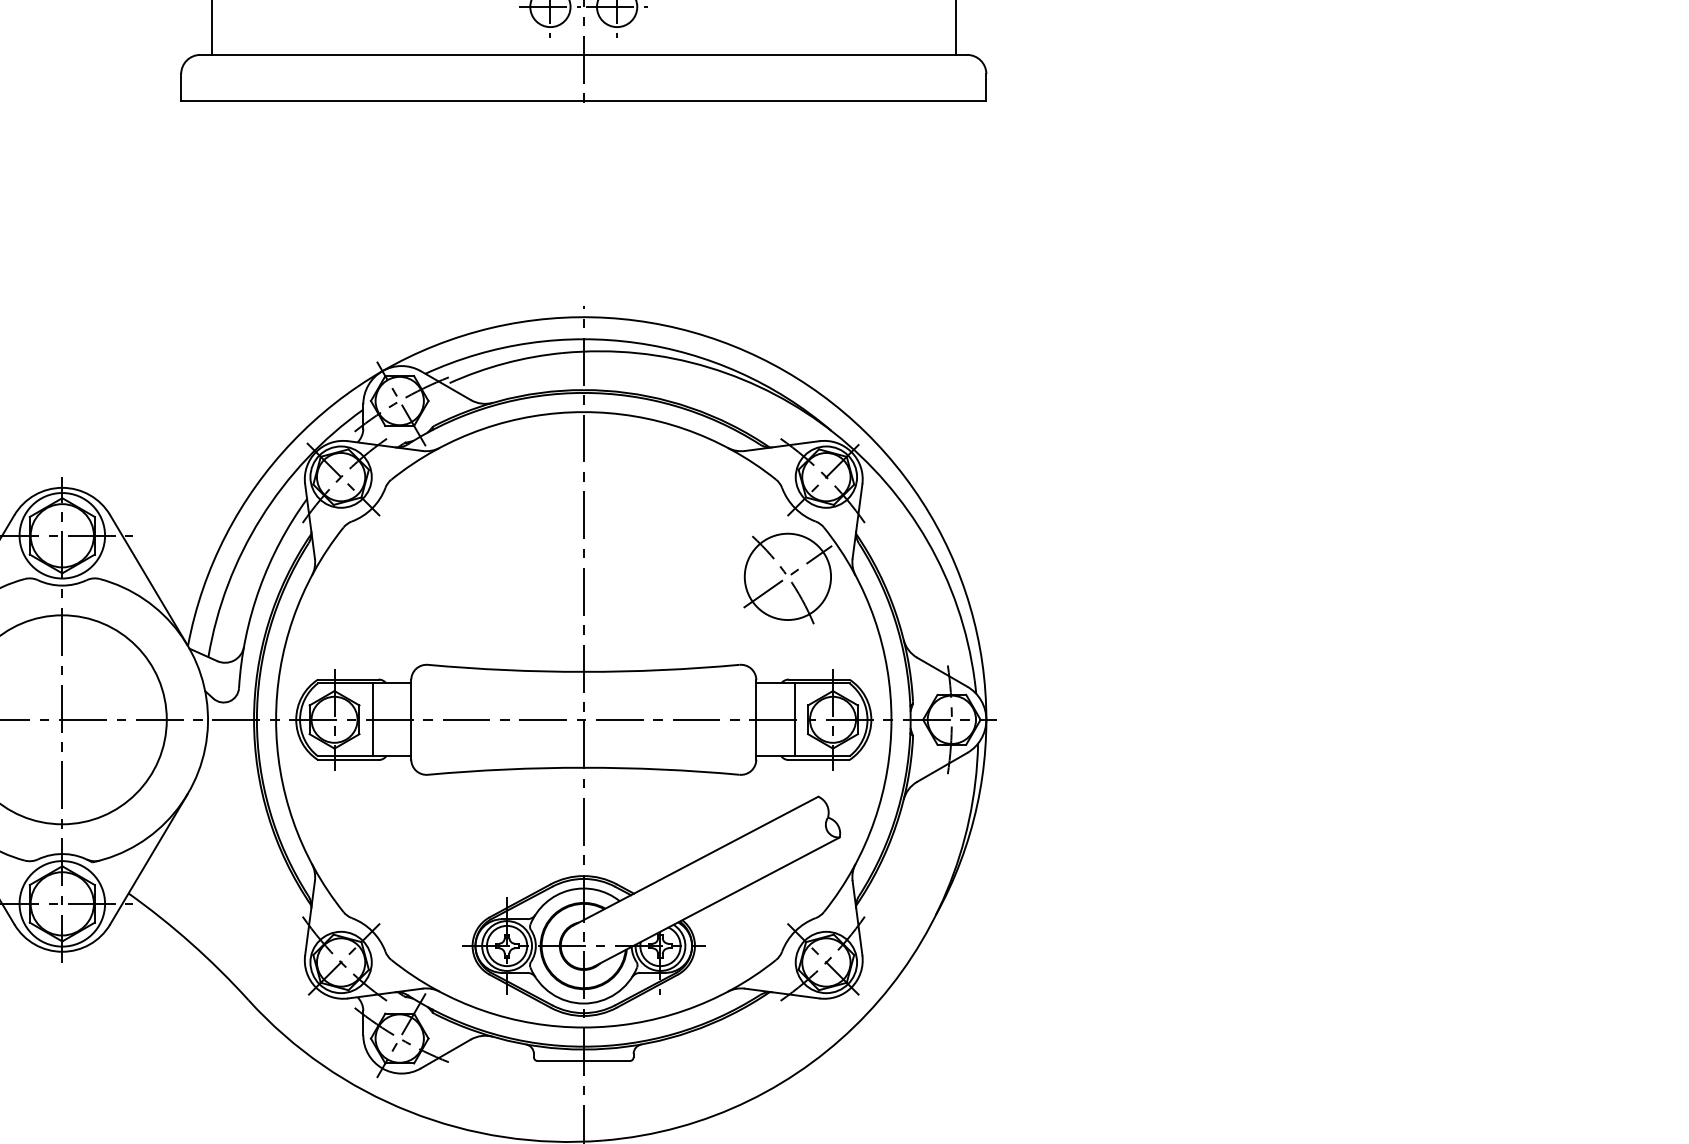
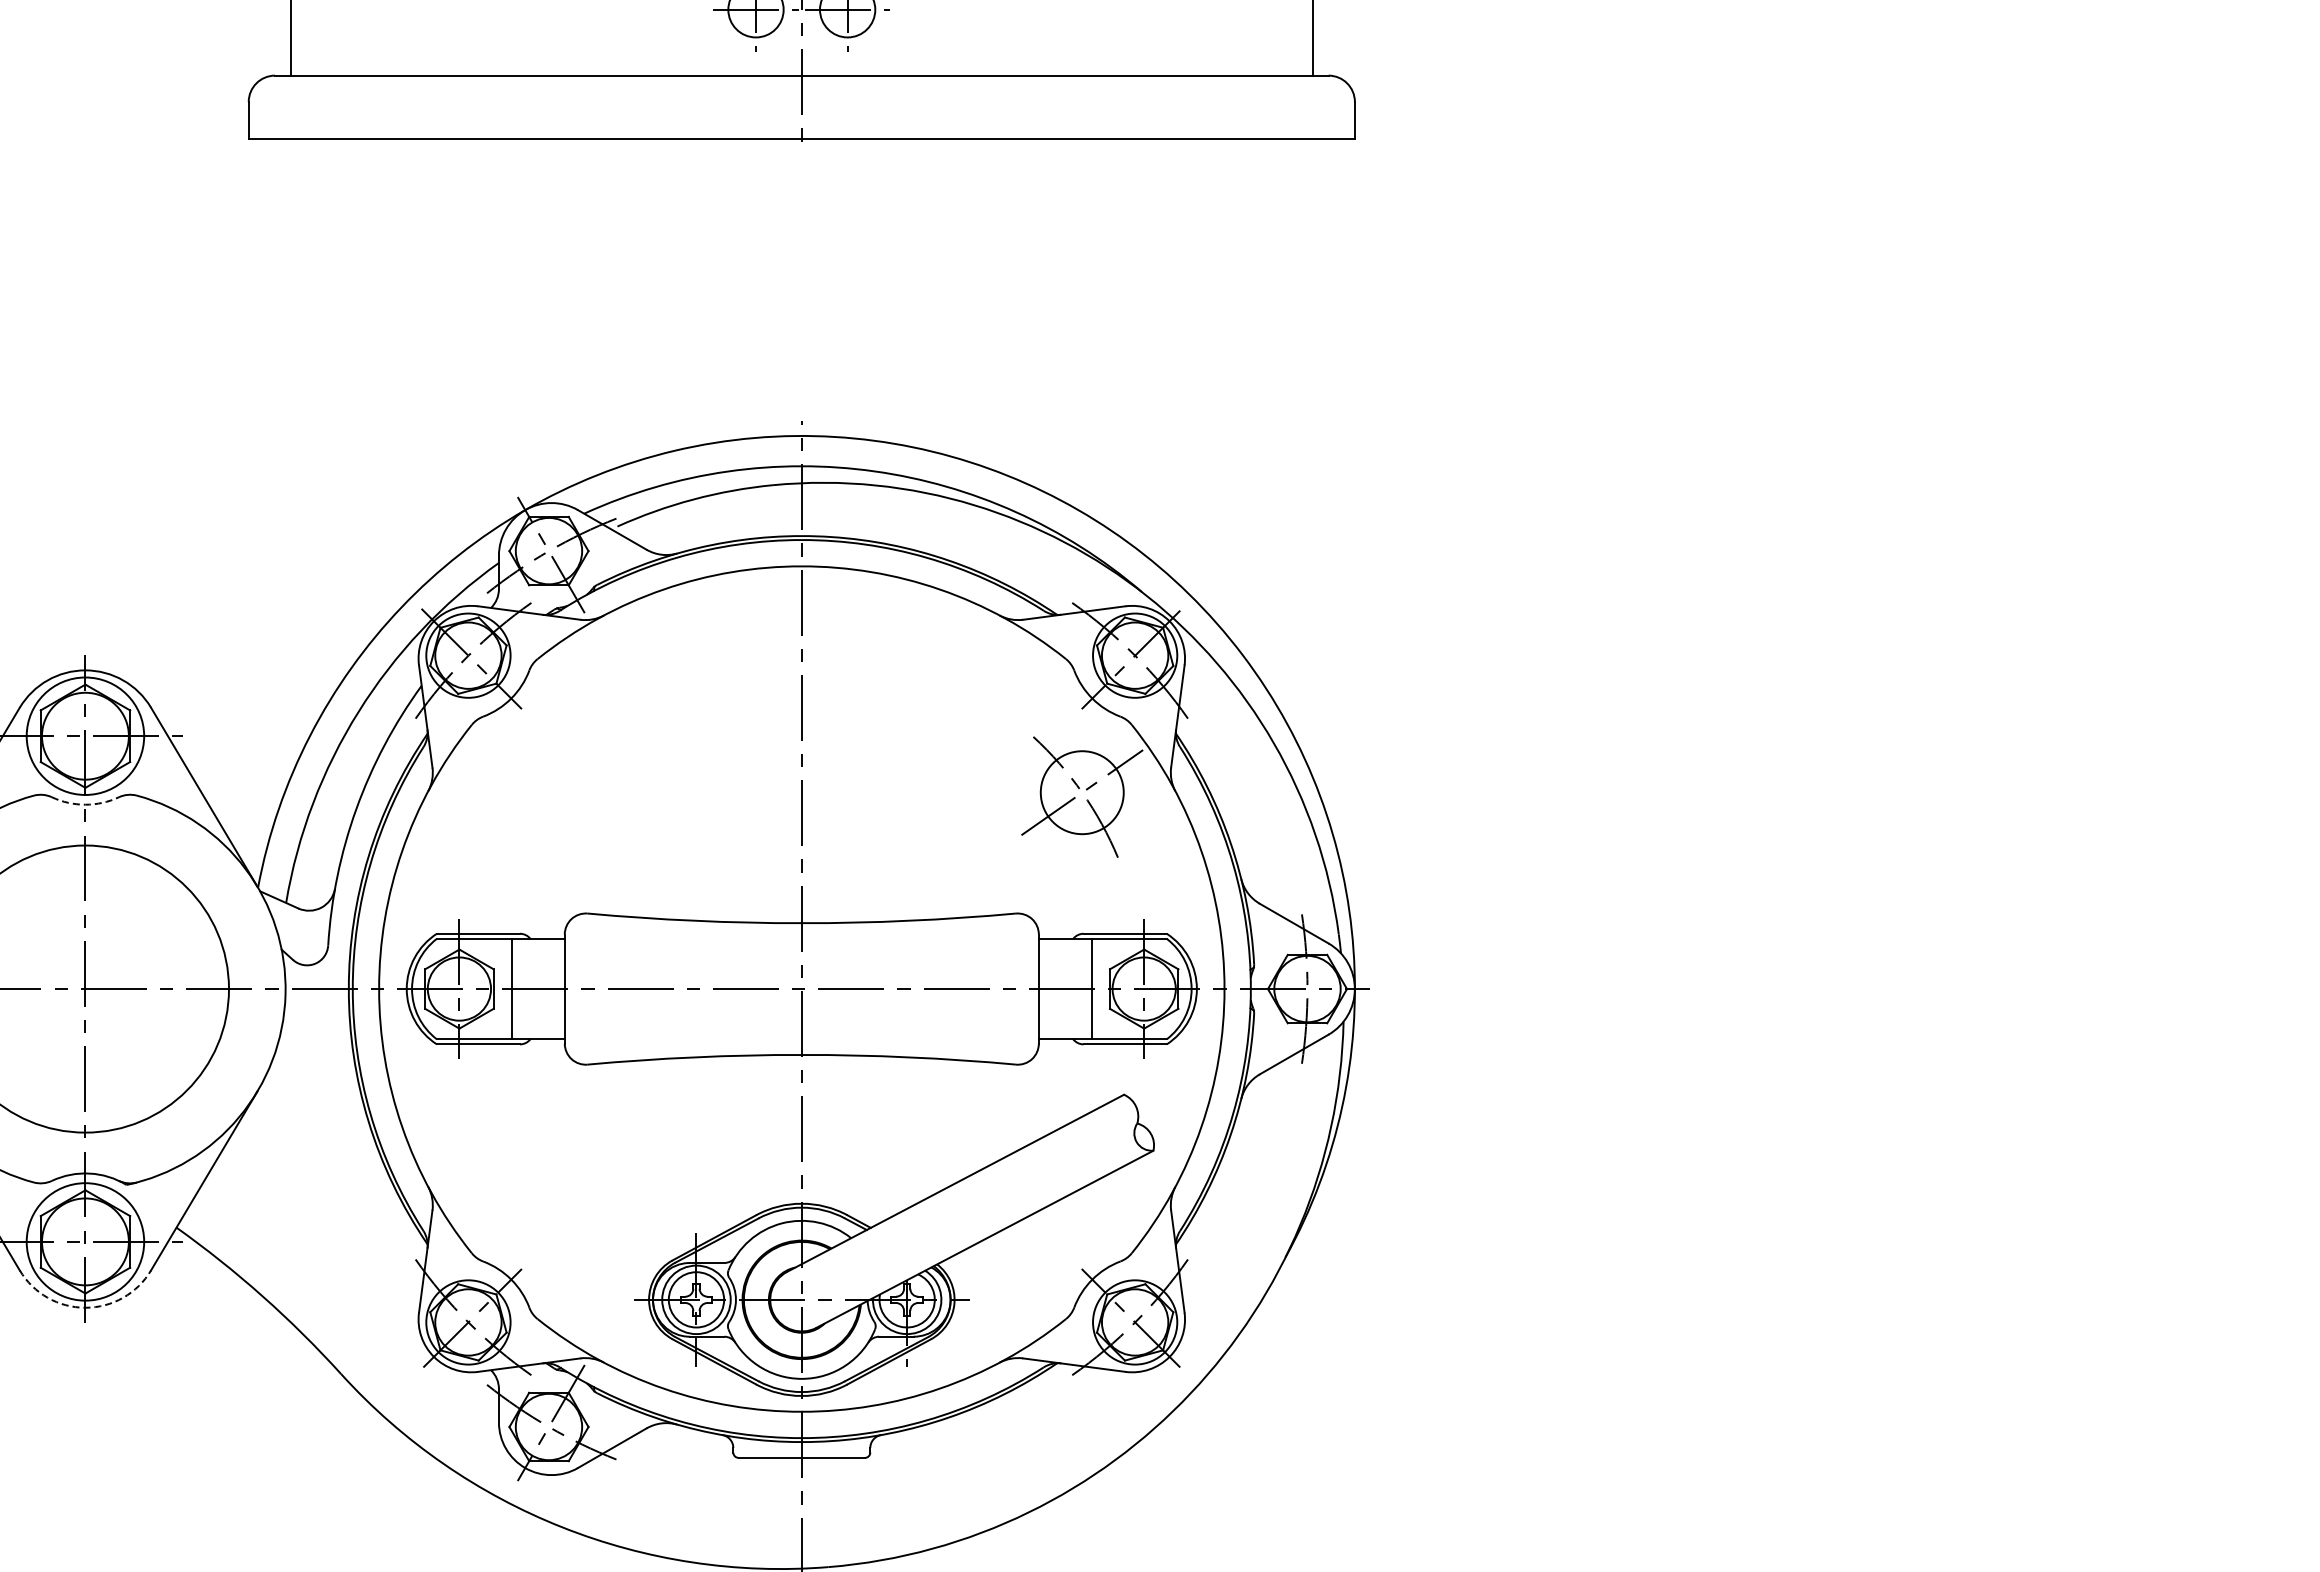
circle: (788, 576) -> (1082, 792), size x0.7
arc: (62, 585) -> (85, 804), solid -> dashed
arc: (62, 951) -> (85, 1307), solid -> dashed

